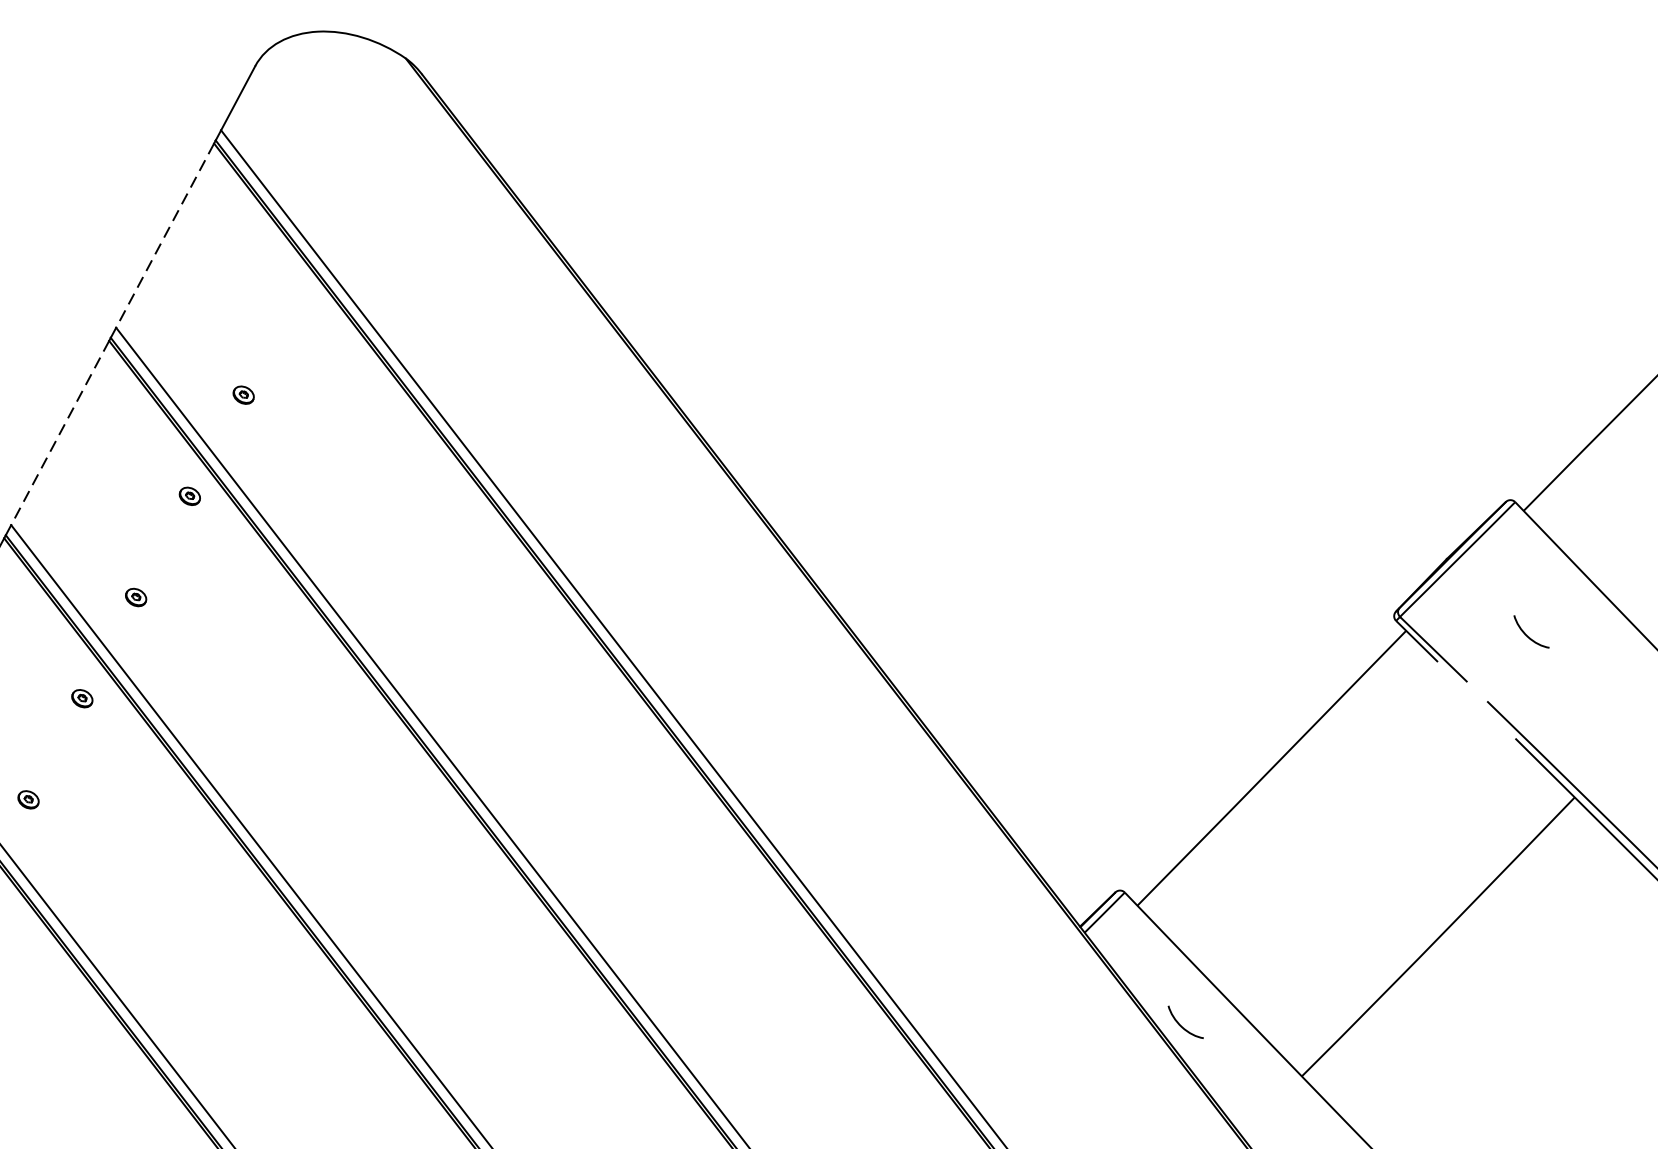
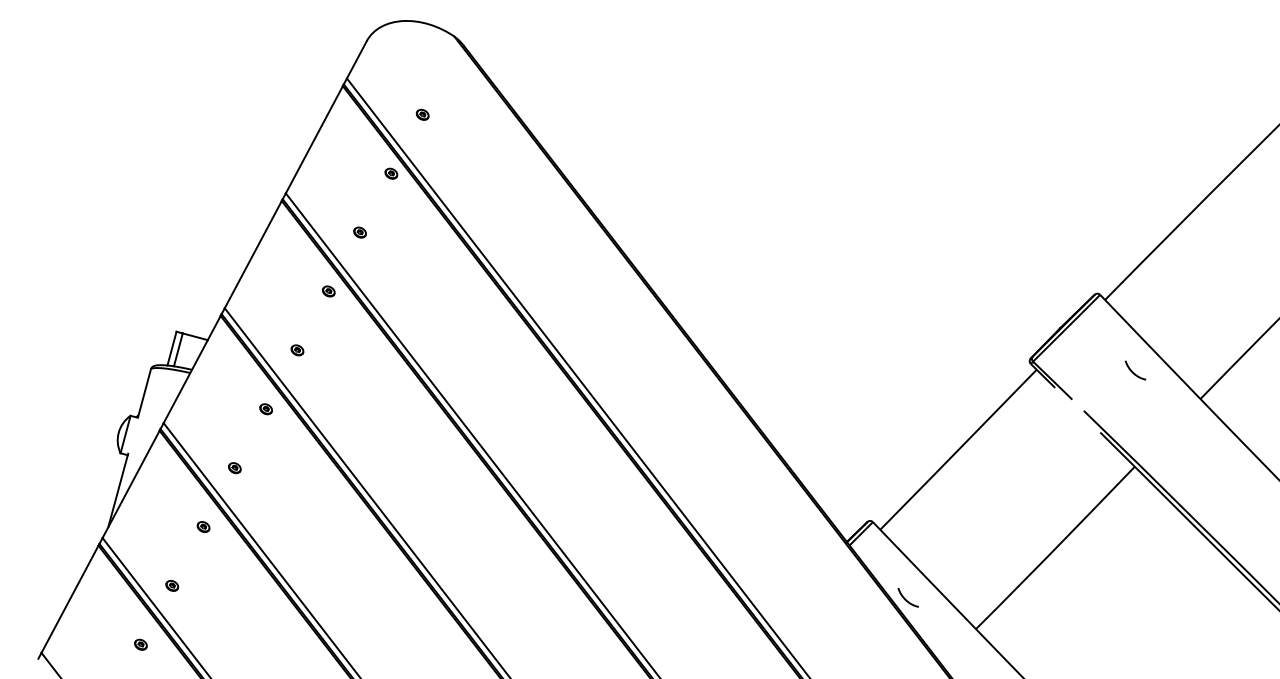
part: (350, 192) -> (422, 114), added
line: (165, 235) -> (314, 139), dashed -> solid
part: (297, 293) -> (391, 173), added
line: (60, 432) -> (253, 254), dashed -> solid
curve: (1527, 633) -> (1133, 371), moved

